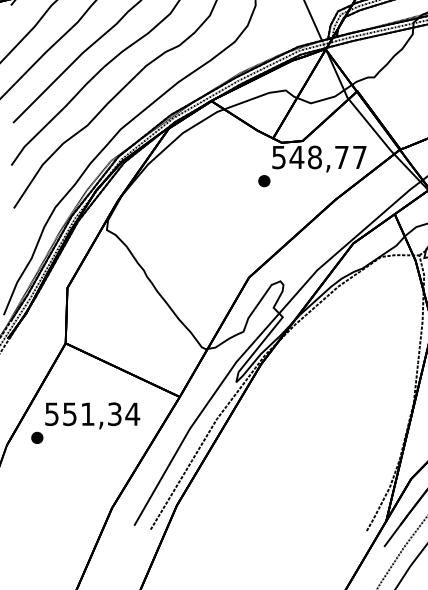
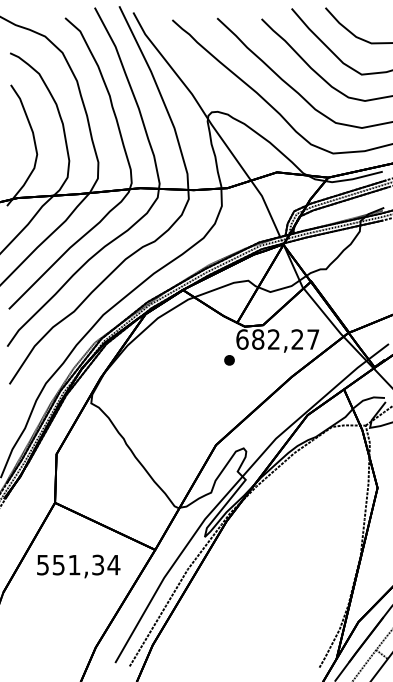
text: (309, 157) -> (269, 339), 548,77 -> 682,27
part: (36, 437) -> (29, 585), removed

